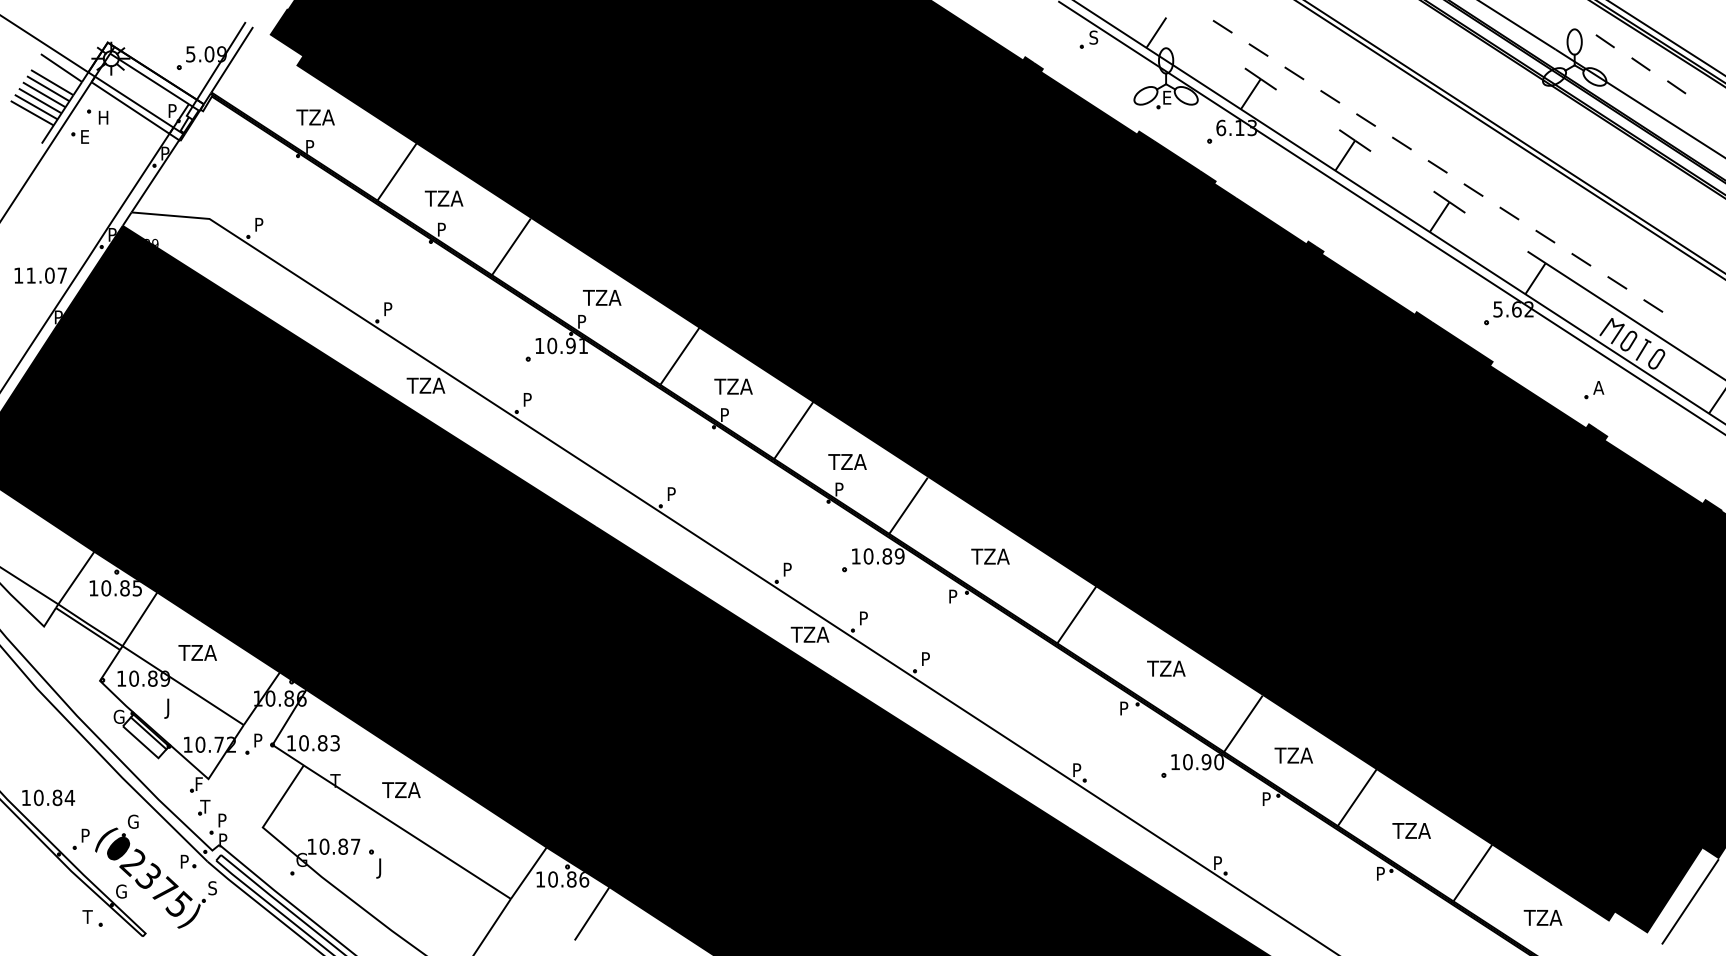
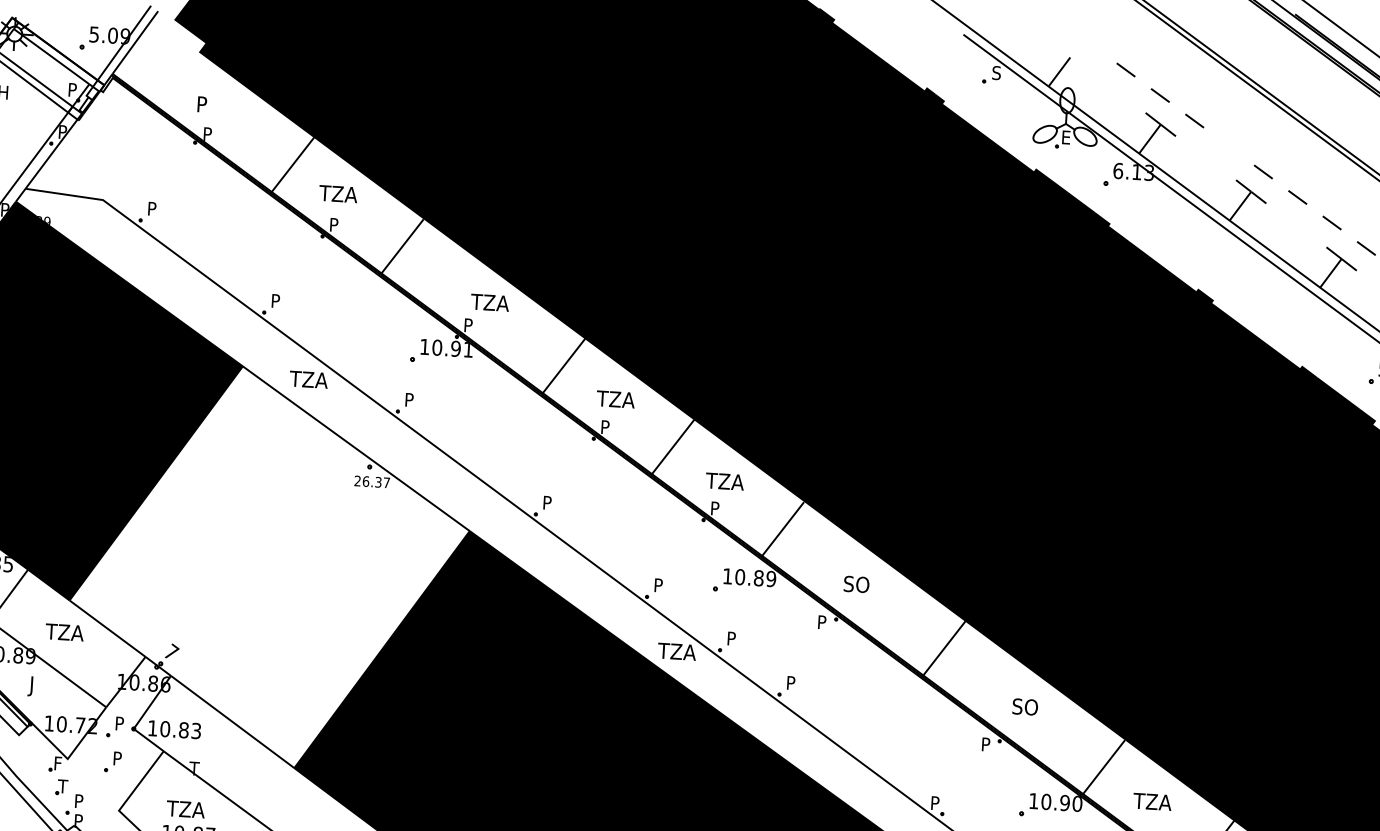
line: (1330, 96) -> (1229, 146), removed
text: (315, 117) -> (214, 105), TZA -> P
text: (990, 556) -> (861, 584), TZA -> SO
fill: (397, 575) -> (268, 567), removed
text: (1166, 668) -> (1030, 707), TZA -> SO
part: (253, 778) -> (112, 761), added
text: (401, 789) -> (185, 808), moved

